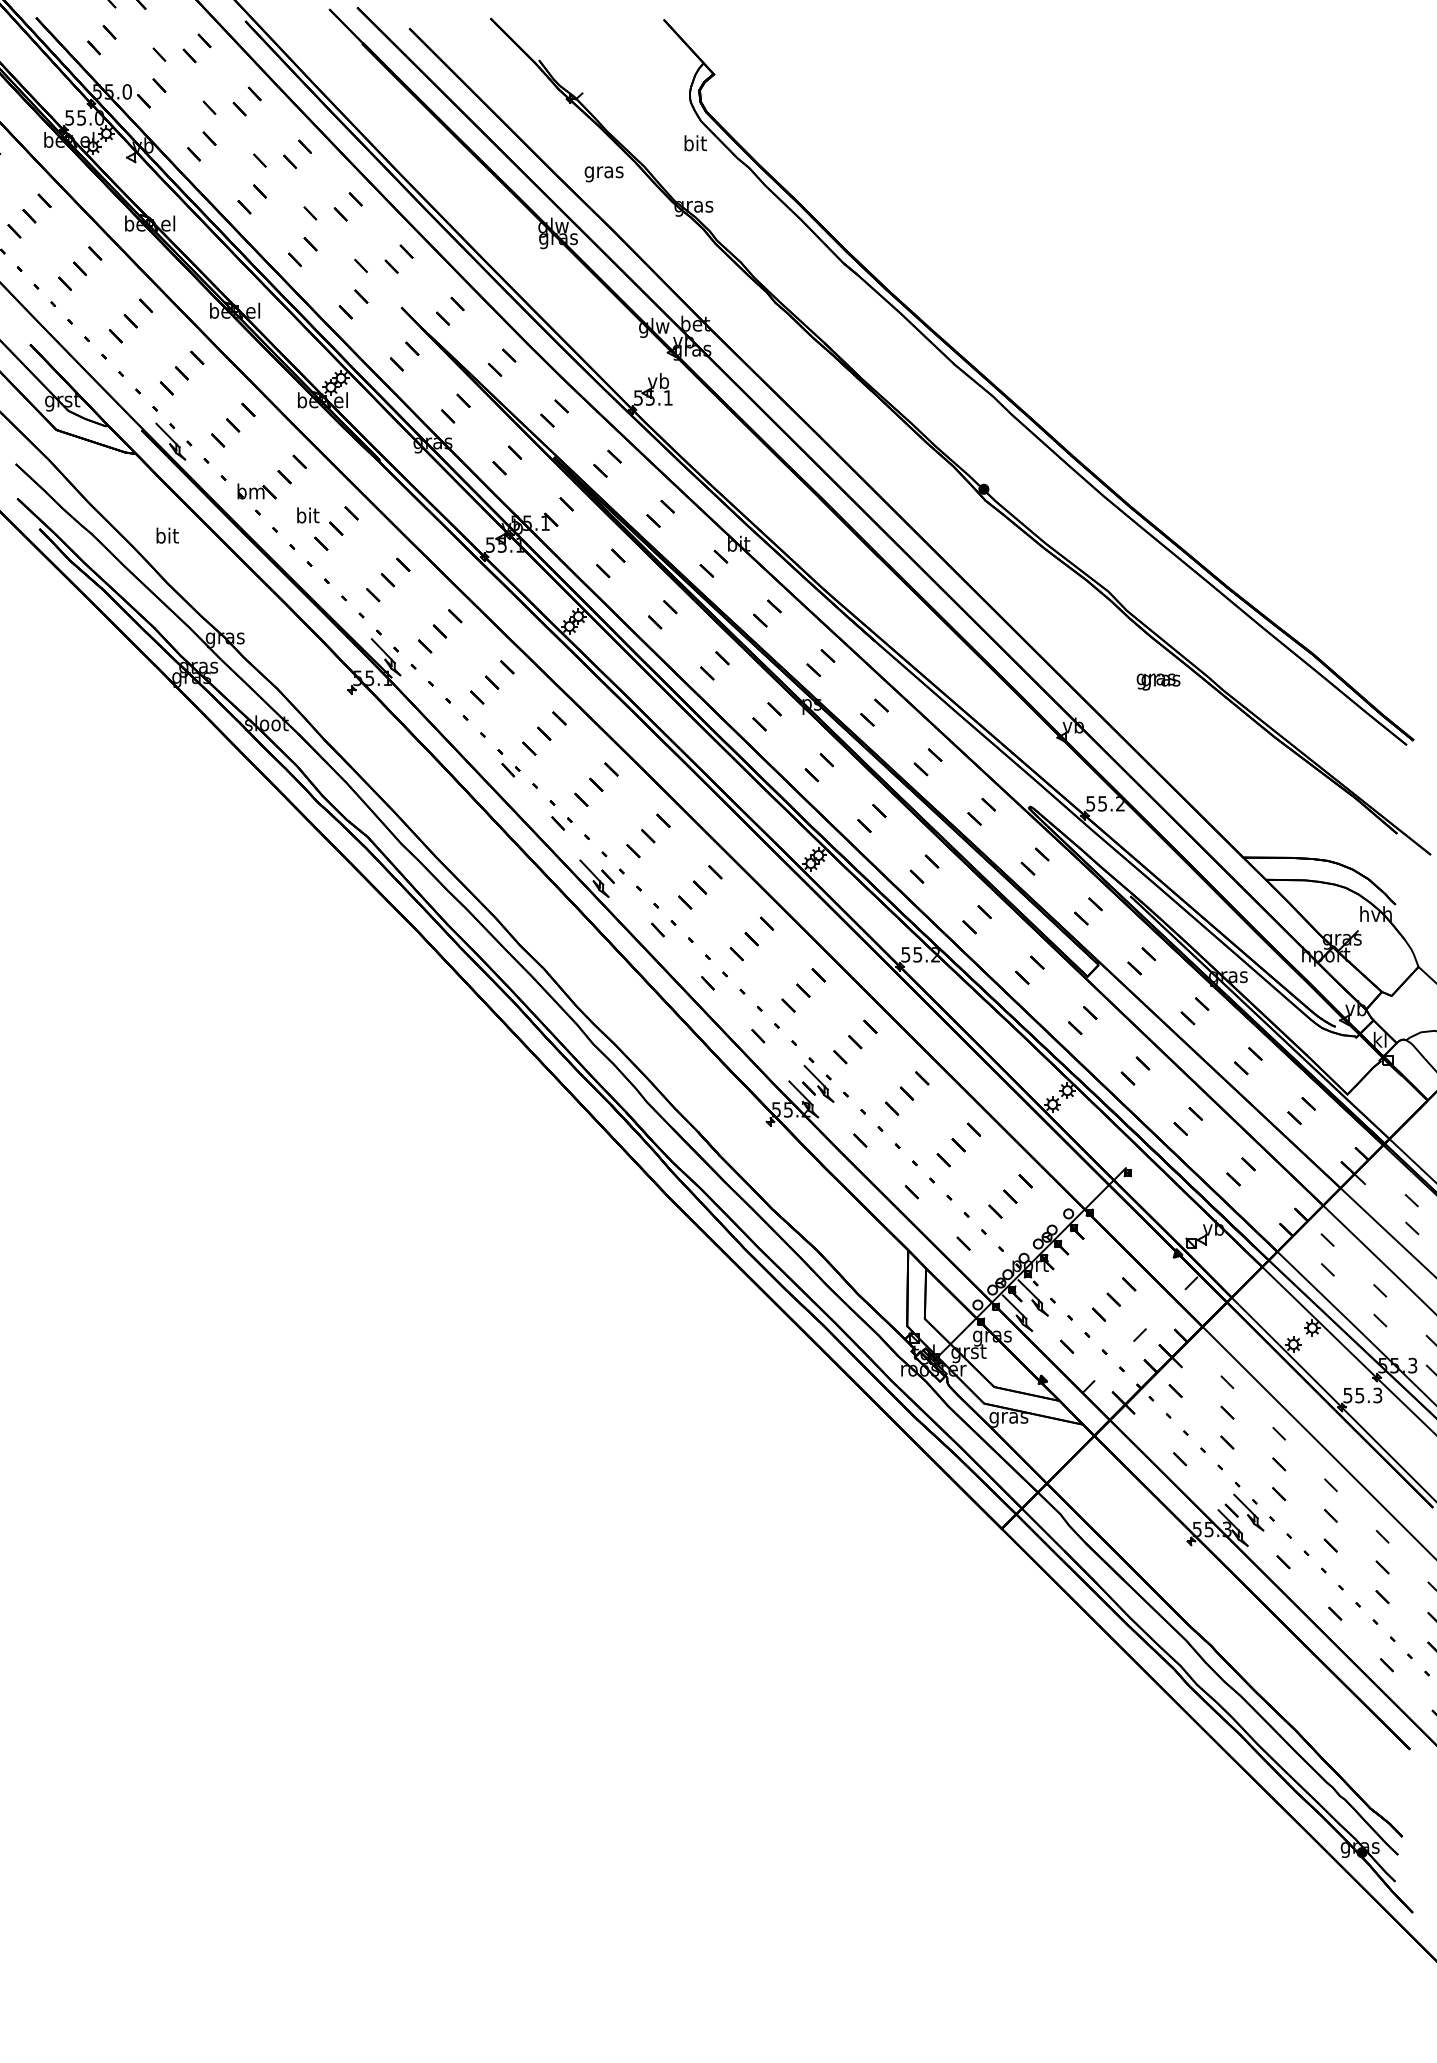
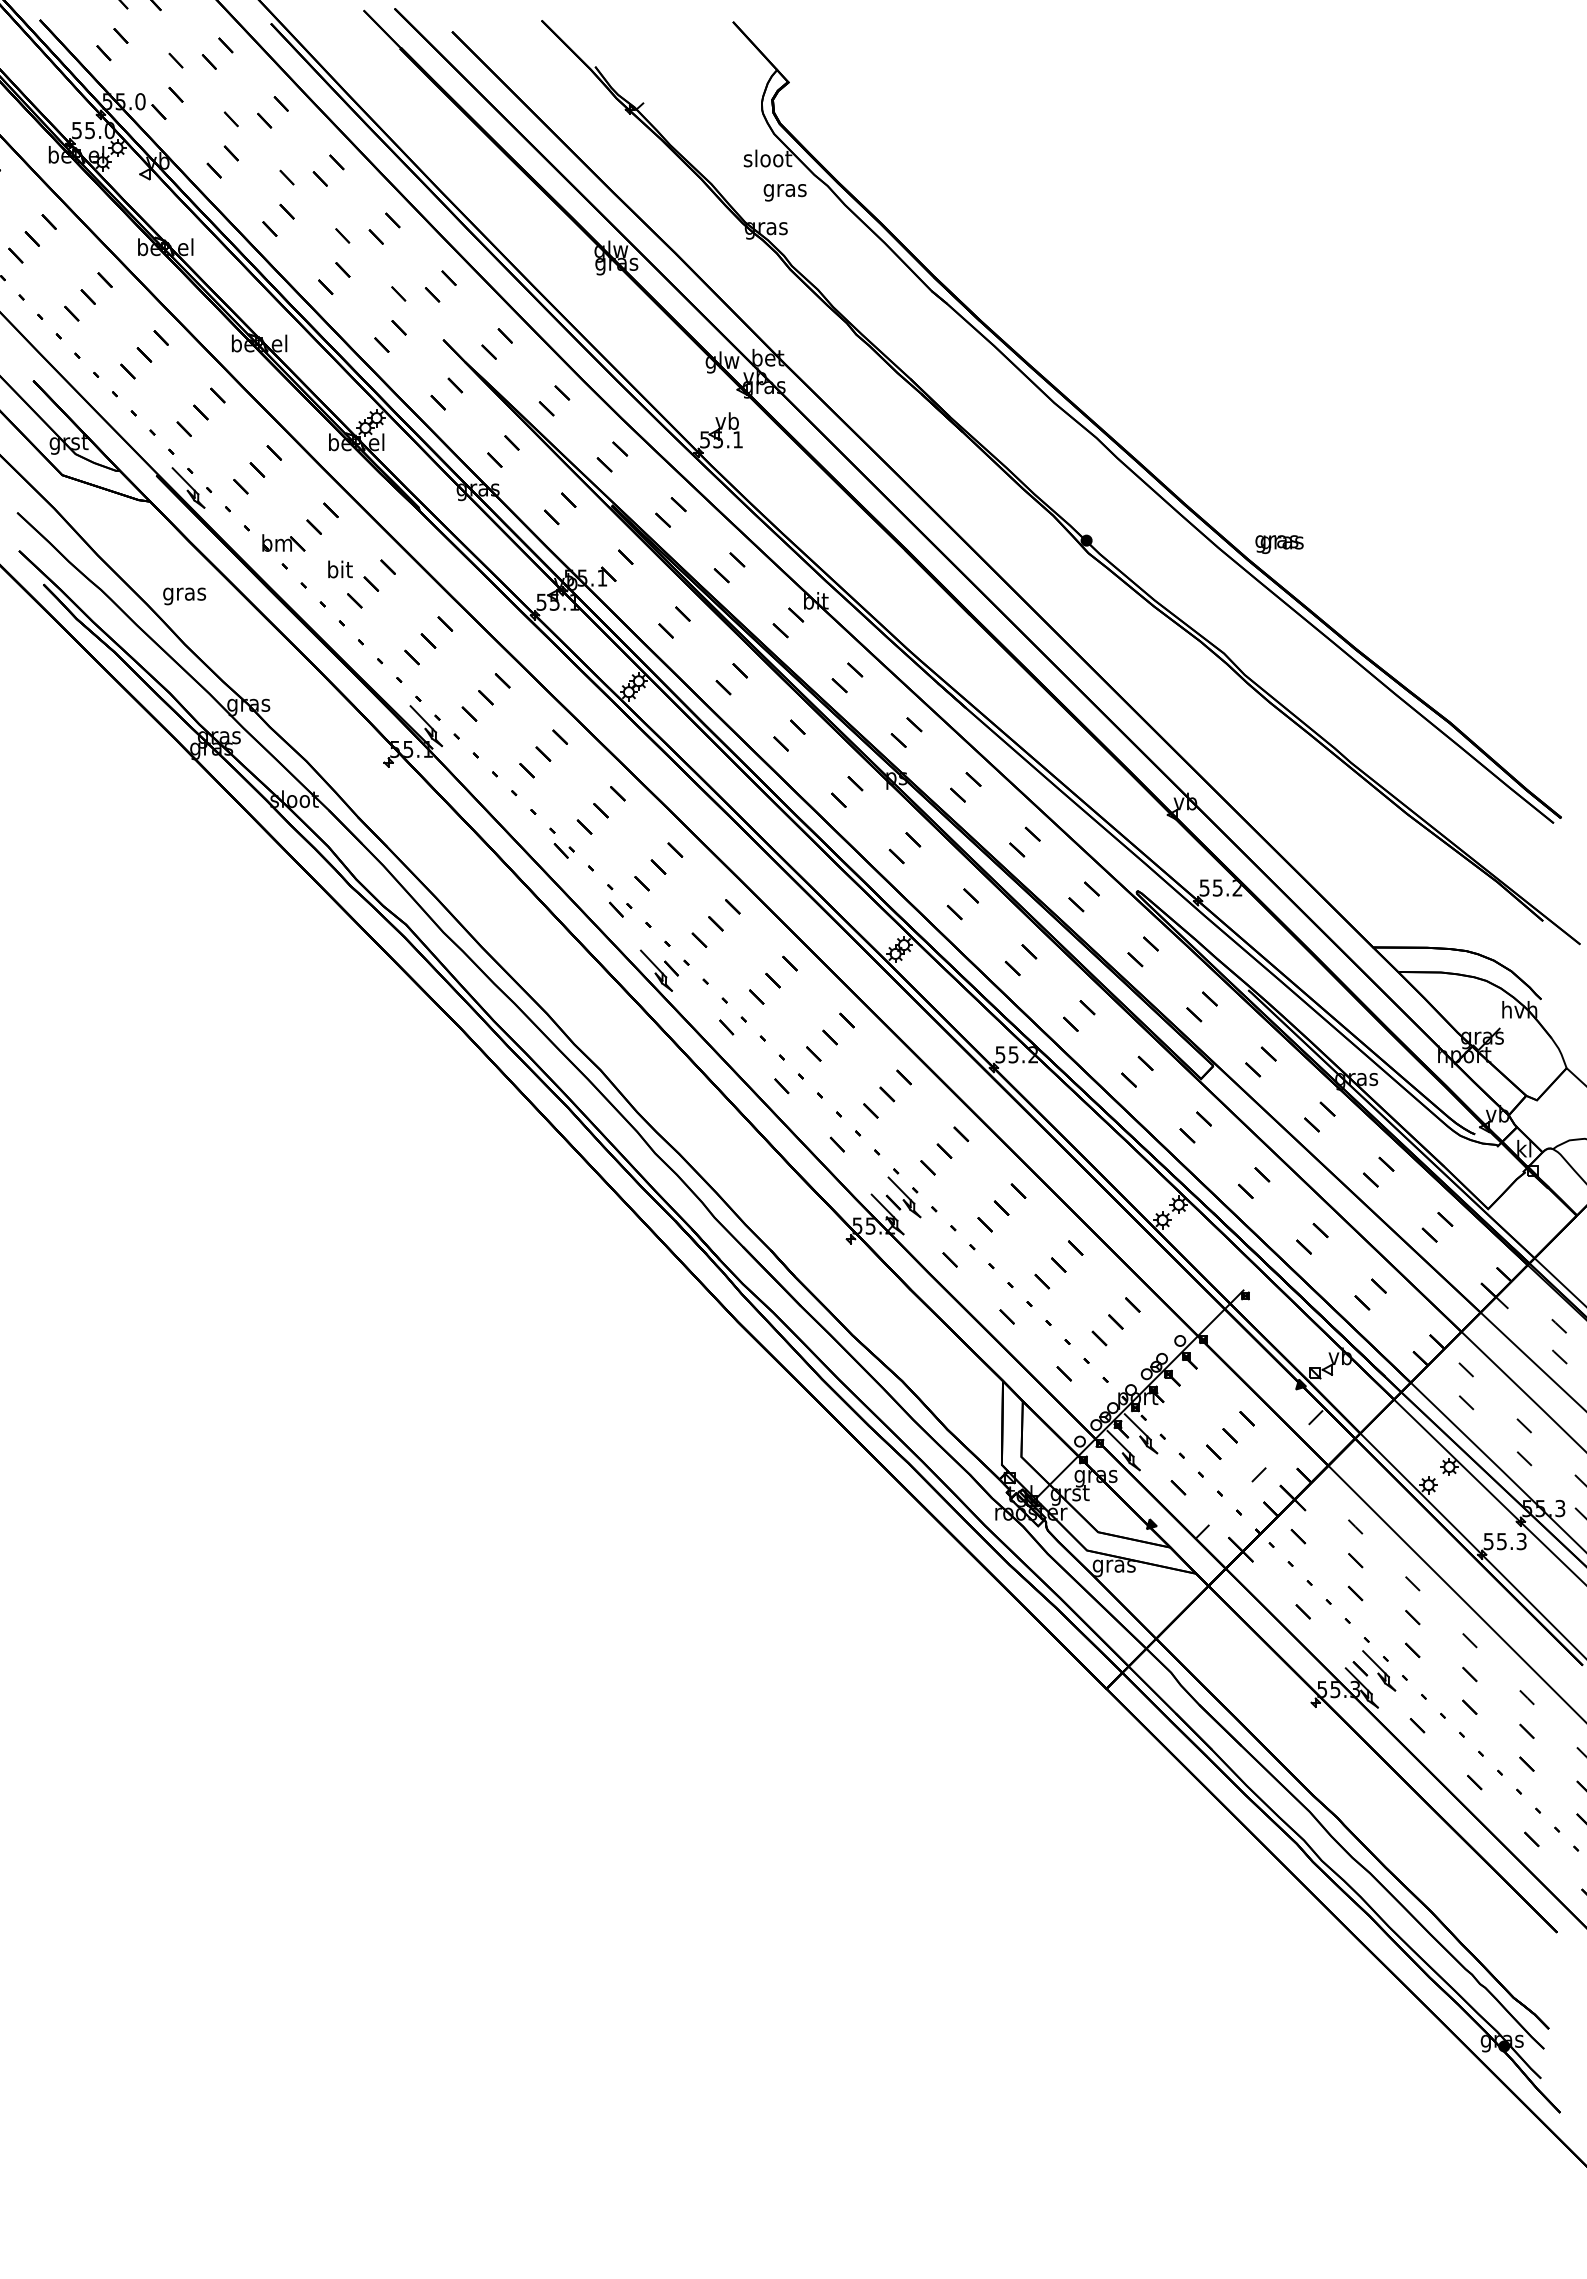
text: (694, 143) -> (767, 158), bit -> sloot
text: (603, 174) -> (784, 192), moved
text: (167, 538) -> (184, 594), bit -> gras
text: (1158, 682) -> (1279, 544), moved

